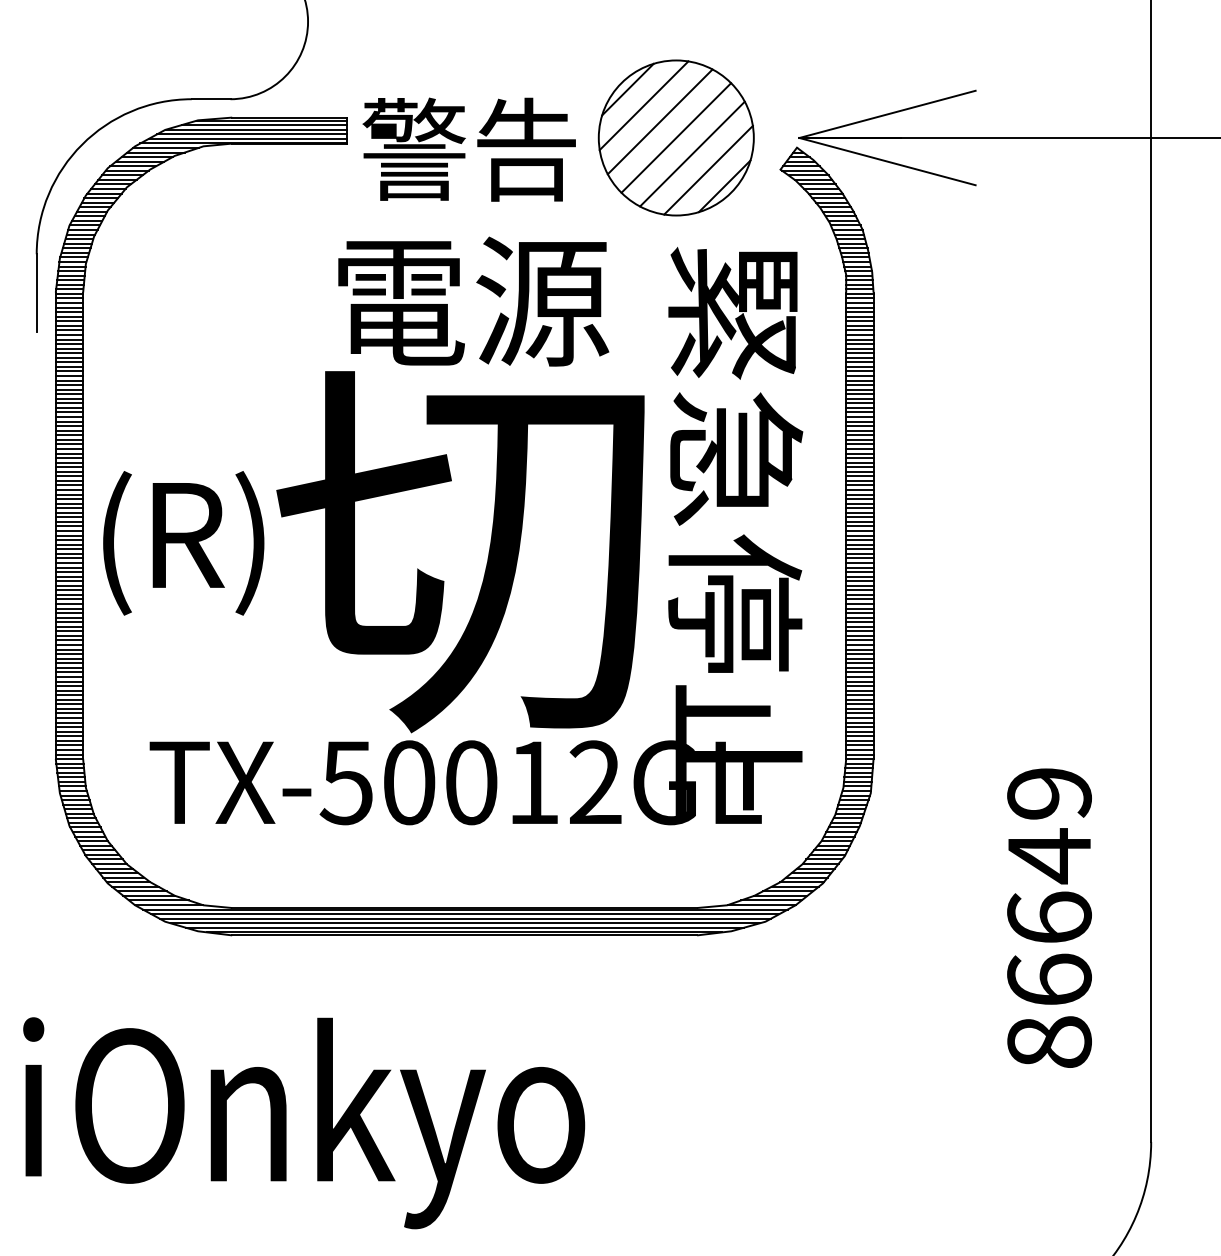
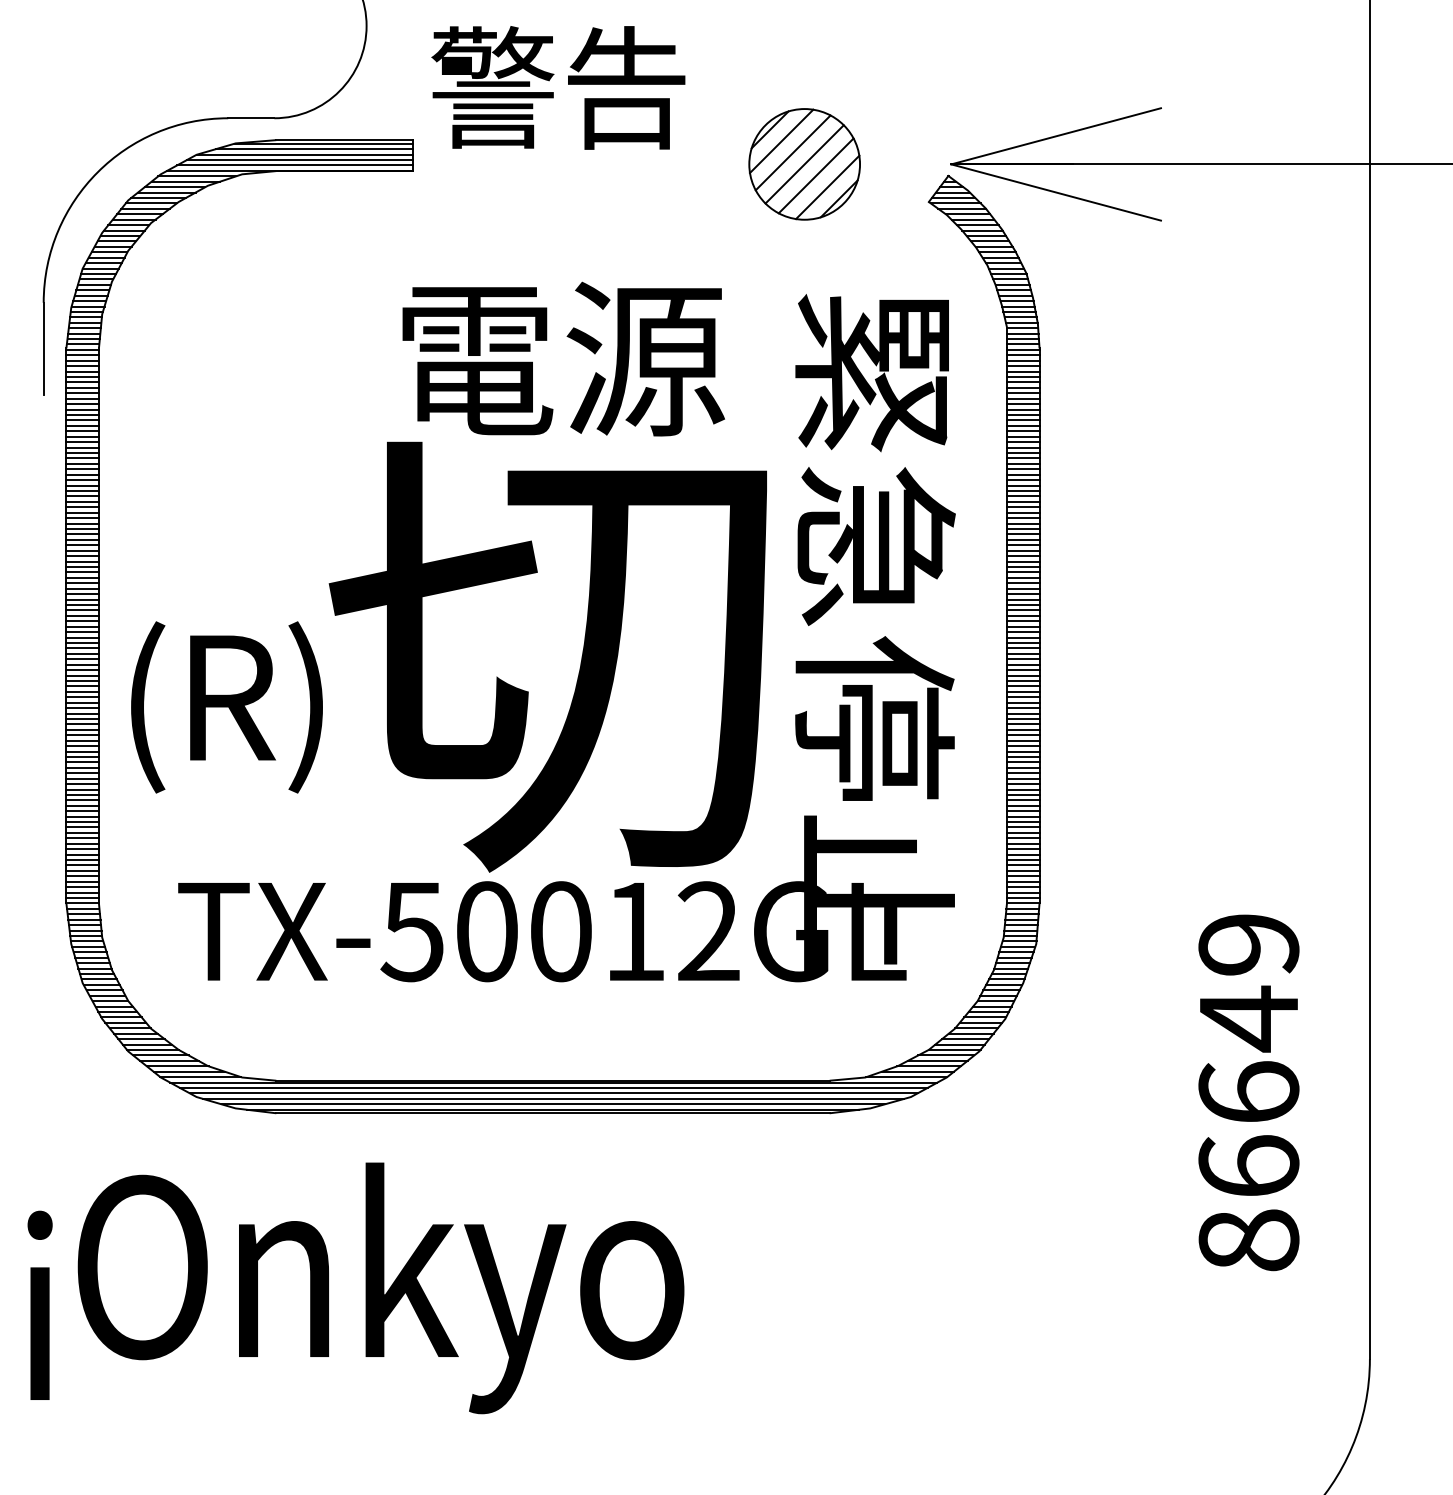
part: (675, 137) -> (803, 163), size x0.6
text: (468, 149) -> (557, 87), moved
text: (183, 543) -> (226, 707), moved
text: (330, 1123) -> (381, 1288), moved

